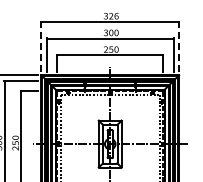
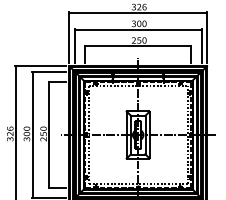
line: (41, 46) -> (69, 37), dashed -> solid
line: (179, 46) -> (207, 37), dashed -> solid

